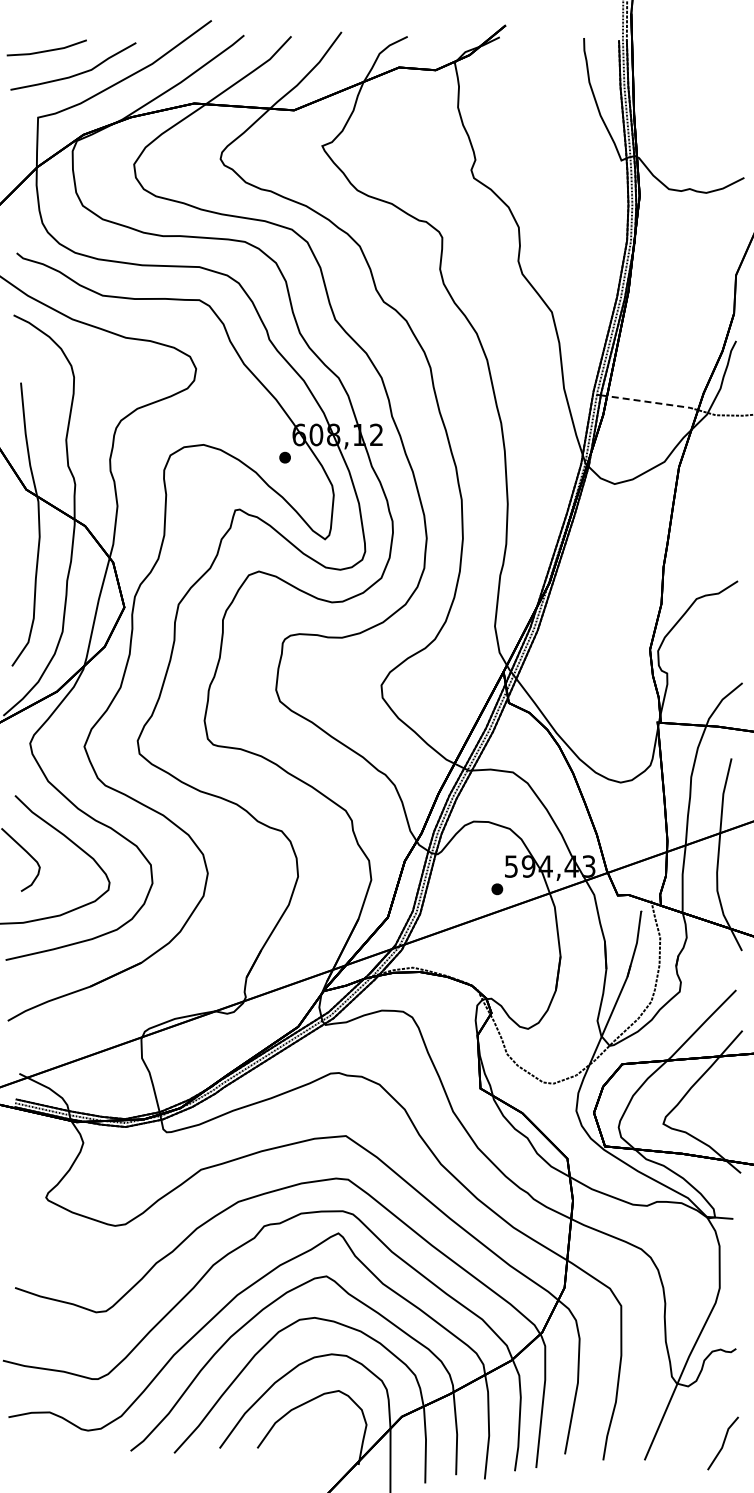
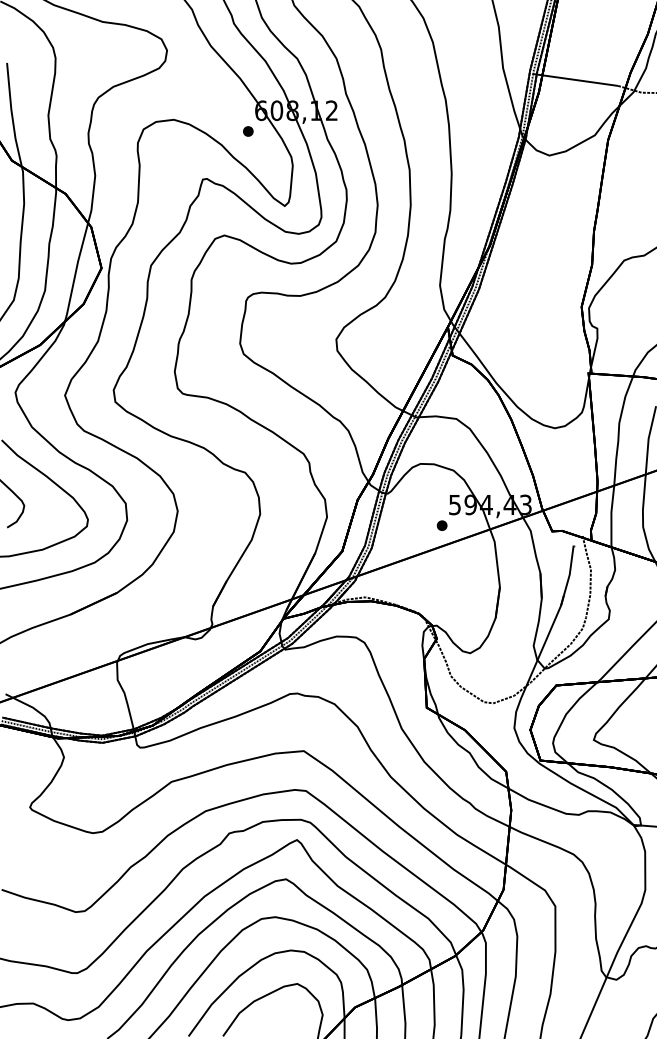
line: (645, 401) -> (577, 80), dashed -> solid

